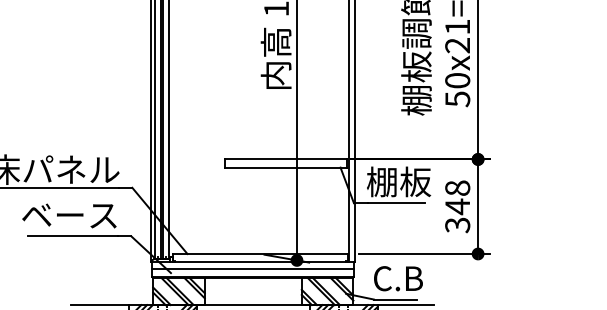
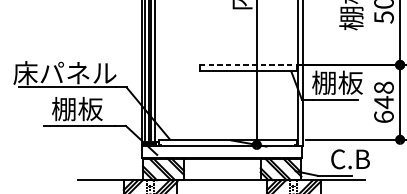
line: (286, 159) -> (248, 65), solid -> dashed
text: (69, 214) -> (76, 108), ベース -> 棚板
text: (457, 225) -> (383, 117), 348 -> 648
line: (253, 268) -> (222, 151), removed
text: (398, 278) -> (350, 159), moved

